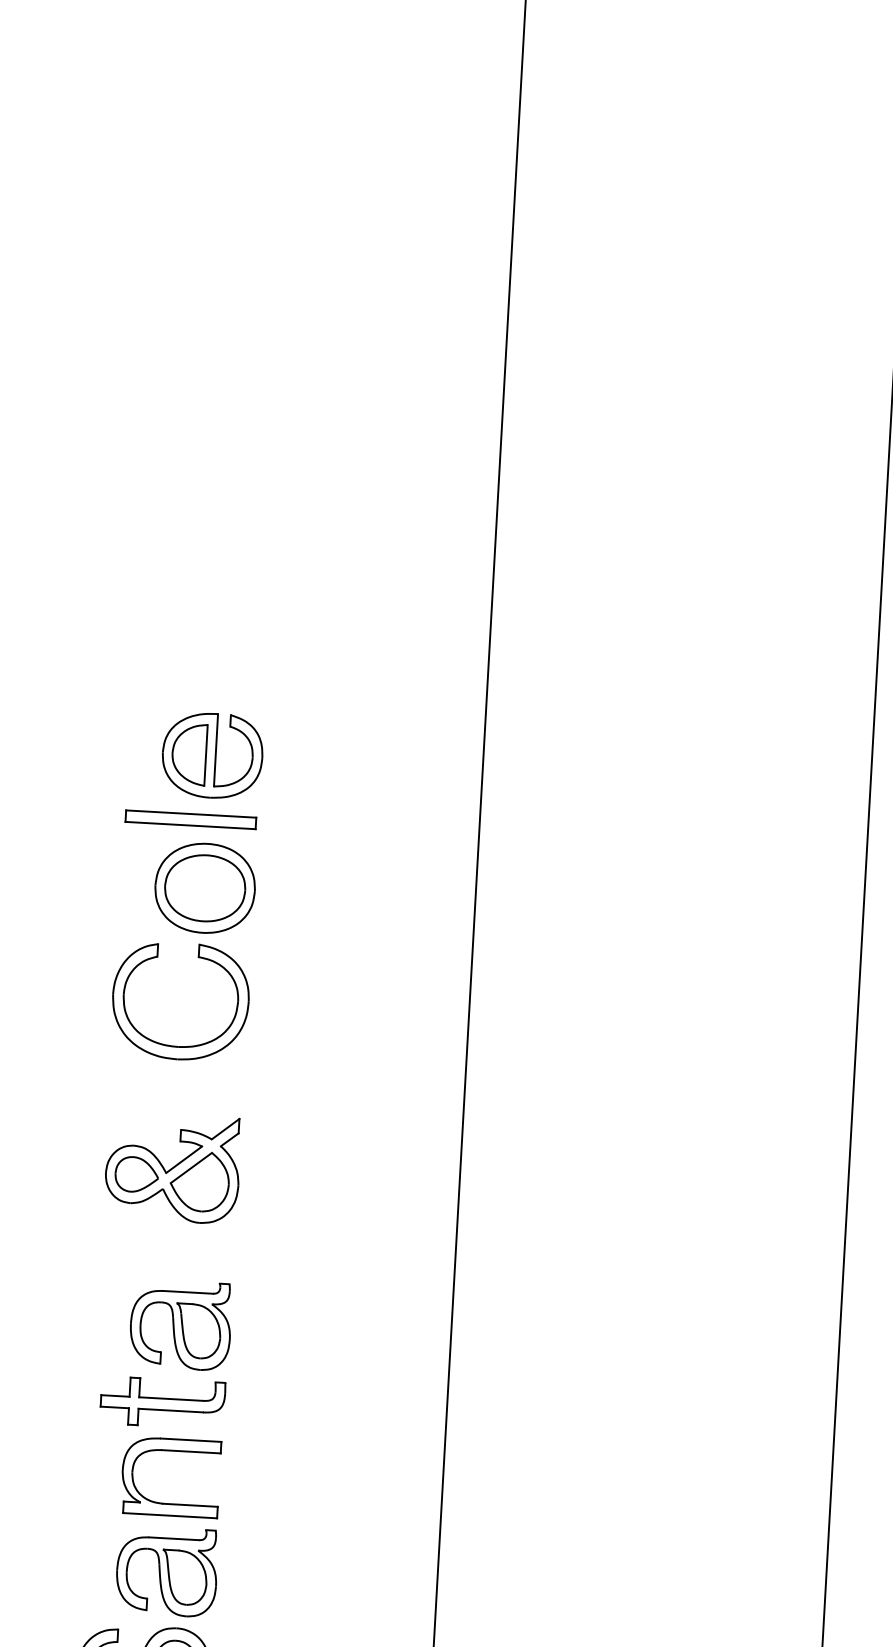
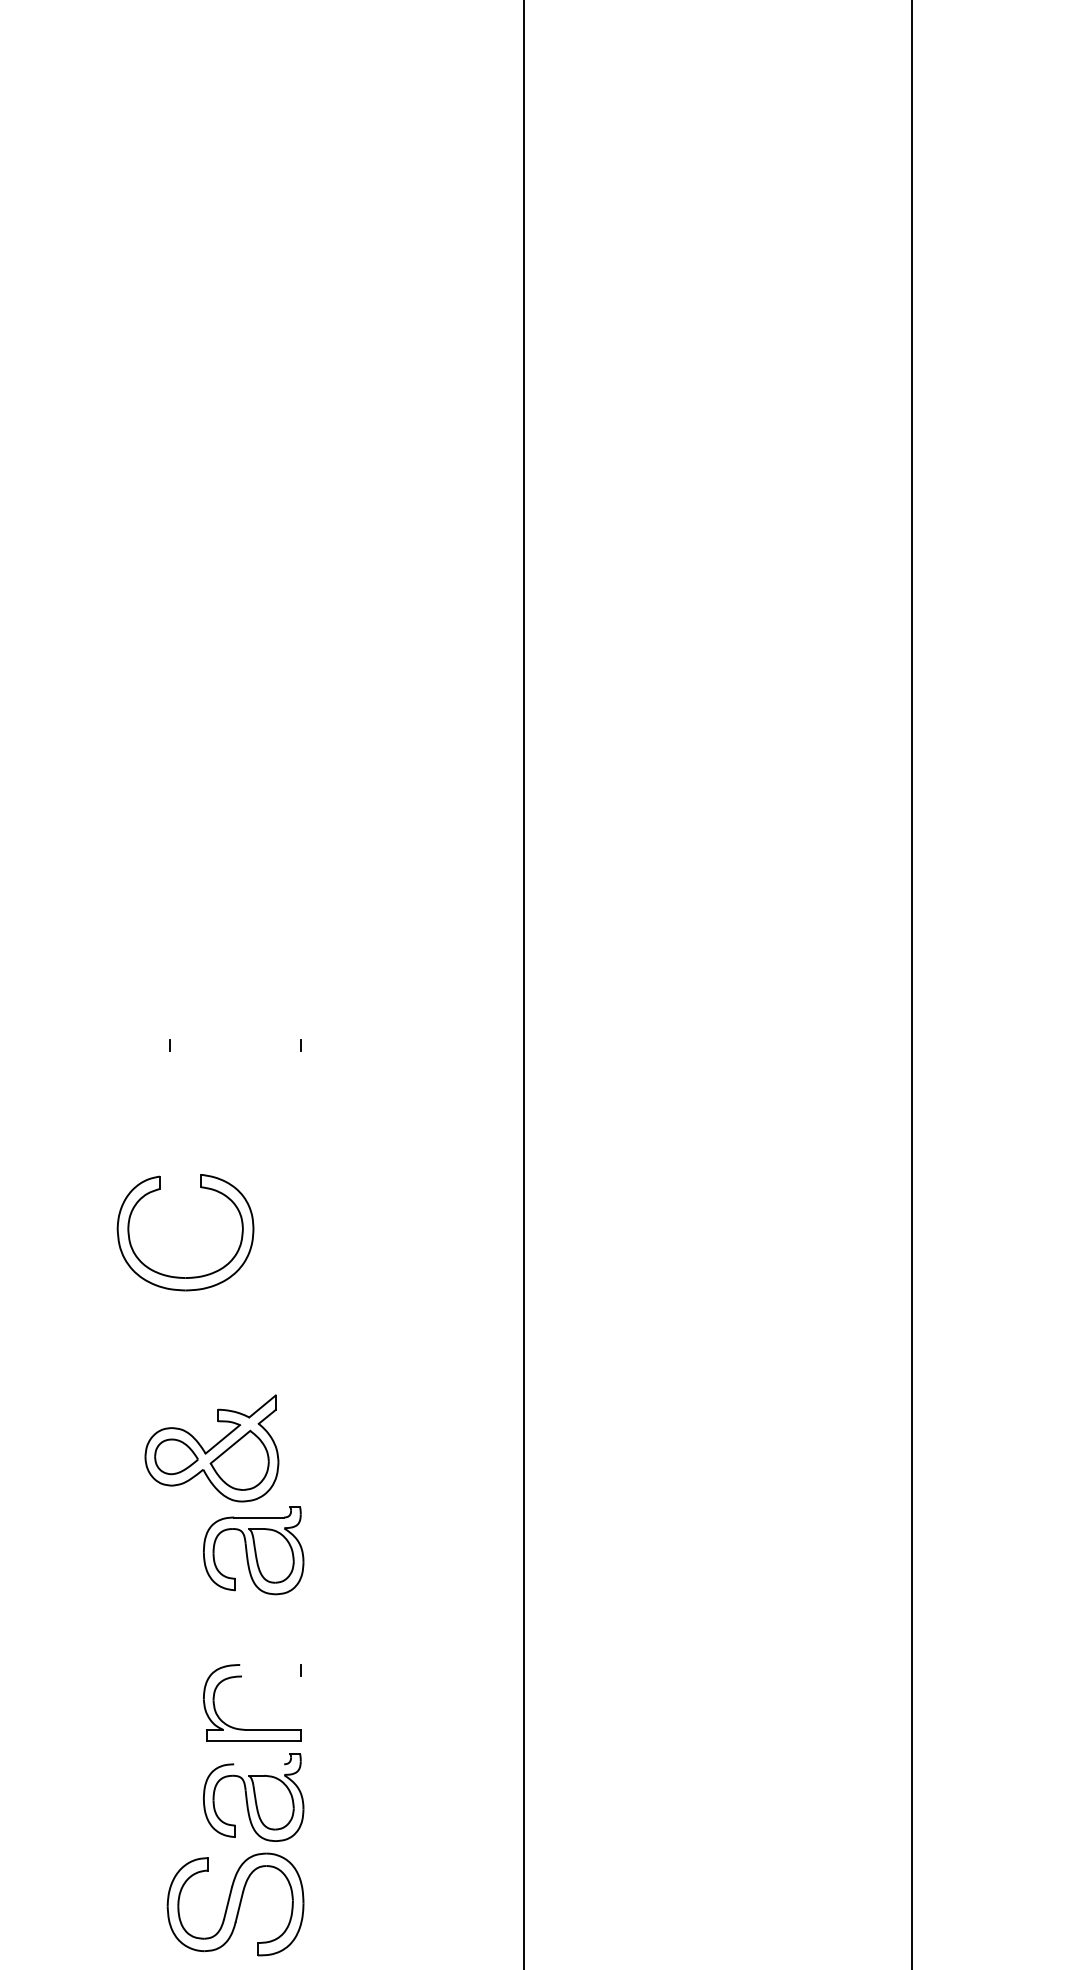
part: (212, 755) -> (253, 980), removed
line: (191, 813) -> (235, 1039), removed
line: (190, 825) -> (235, 1051), removed
part: (205, 887) -> (253, 1112), removed
part: (173, 1045) -> (180, 1276), moved
part: (172, 1168) -> (211, 1448), moved
part: (162, 1403) -> (239, 1629), removed
line: (191, 1439) -> (270, 1664), removed
line: (191, 1451) -> (271, 1676), removed
line: (174, 1538) -> (259, 1764), removed

